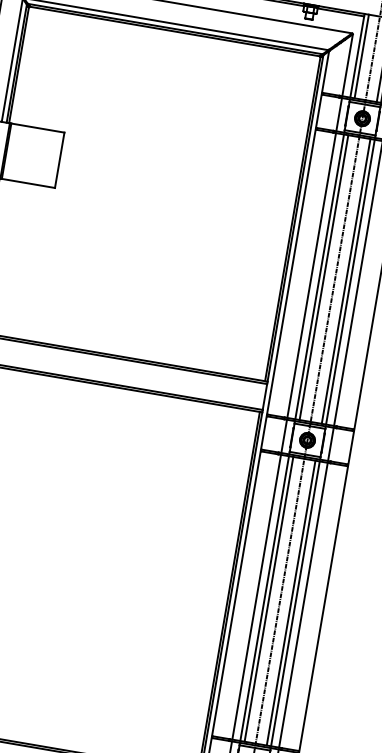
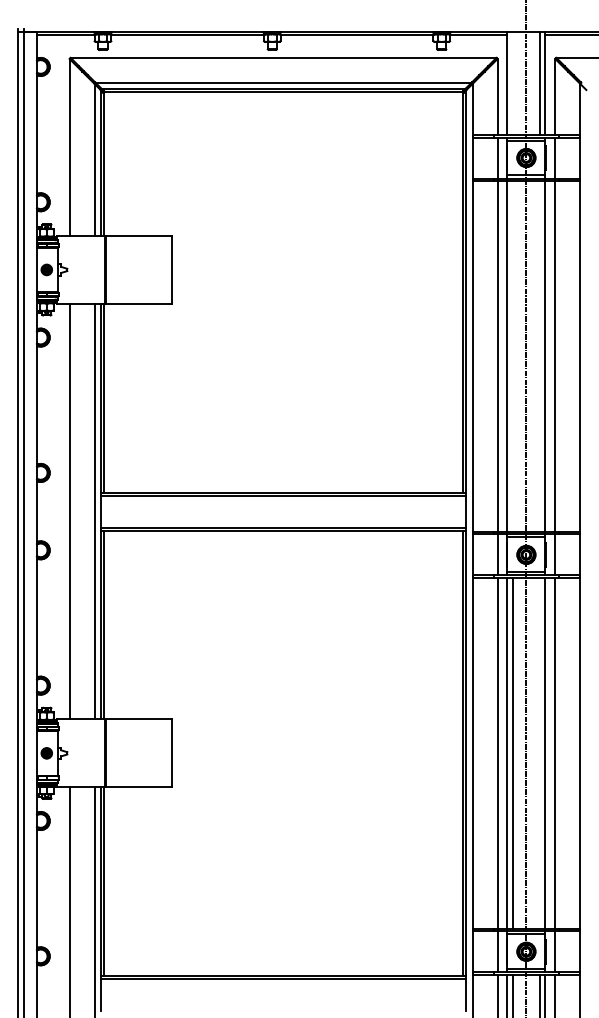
line: (361, 56) -> (512, 83), removed
line: (323, 277) -> (512, 356), removed
line: (346, 281) -> (540, 356), removed
line: (291, 603) -> (540, 753), removed

